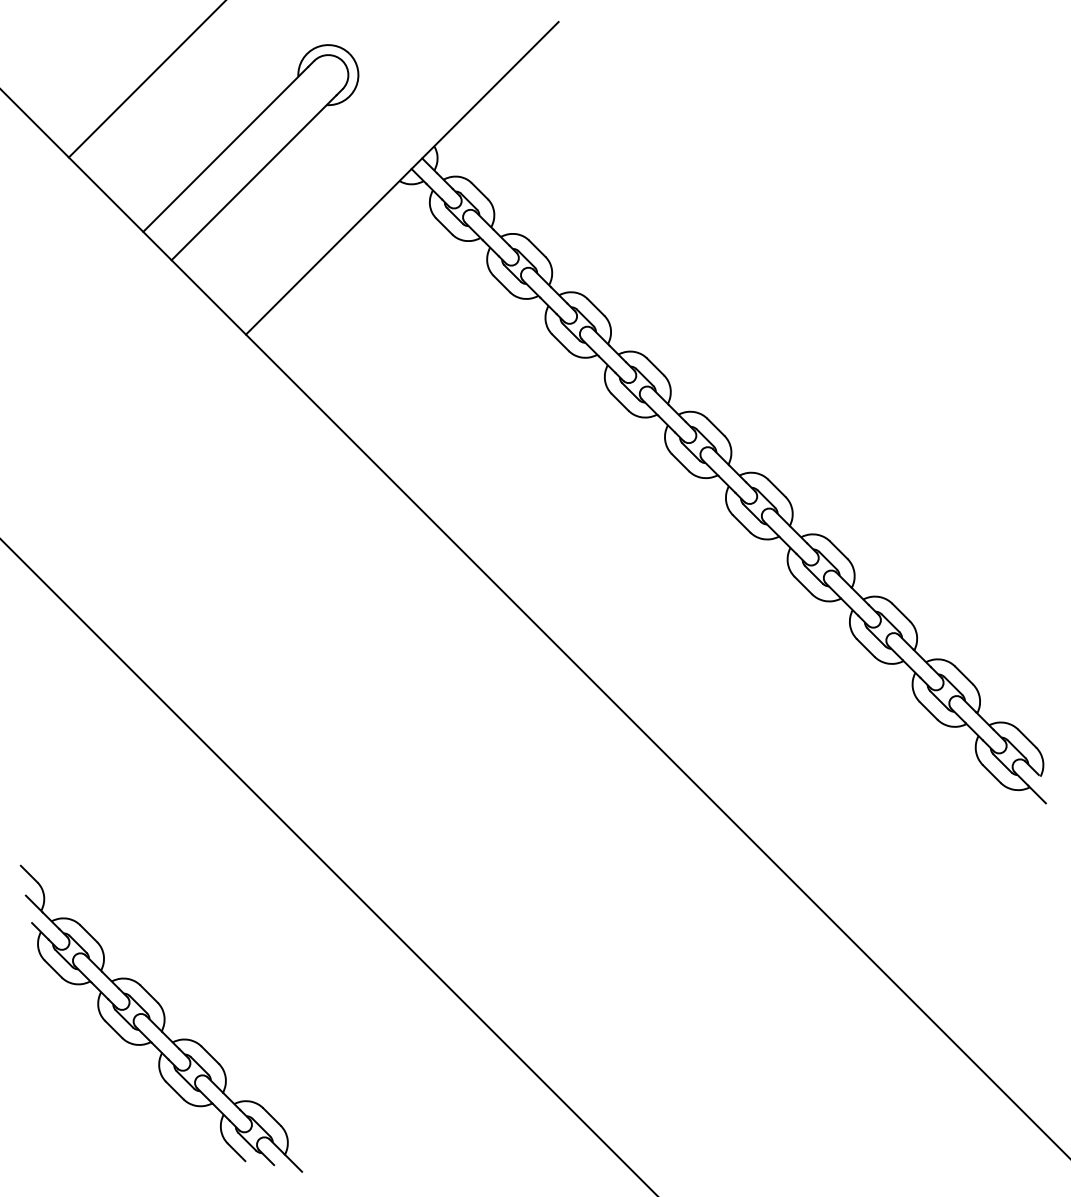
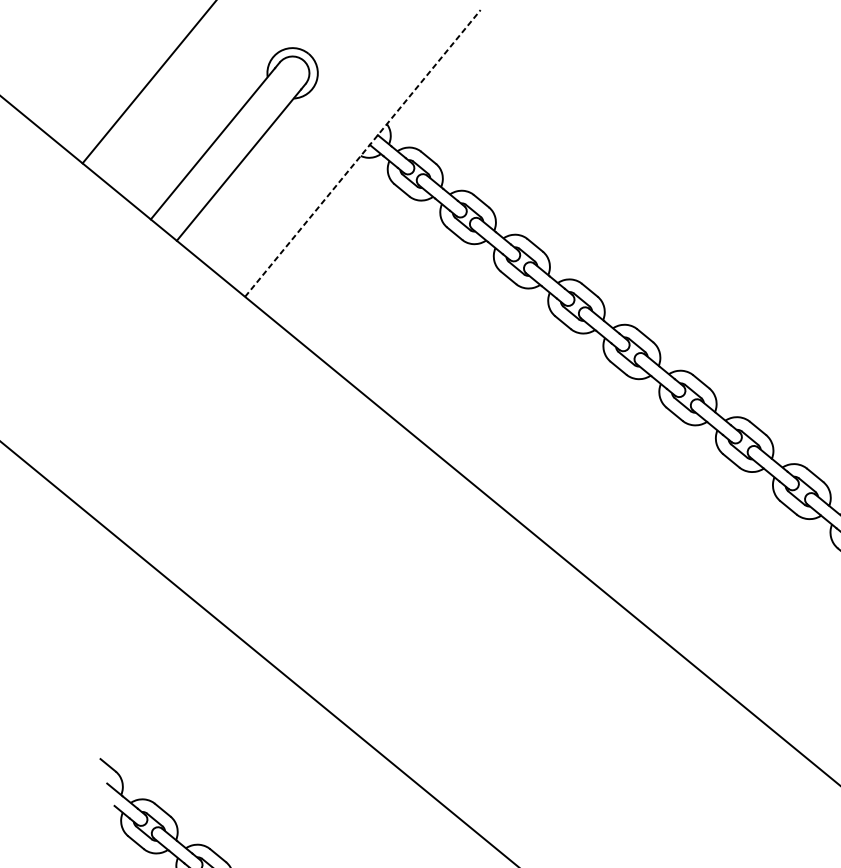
line: (402, 177) -> (362, 152), solid -> dashed

